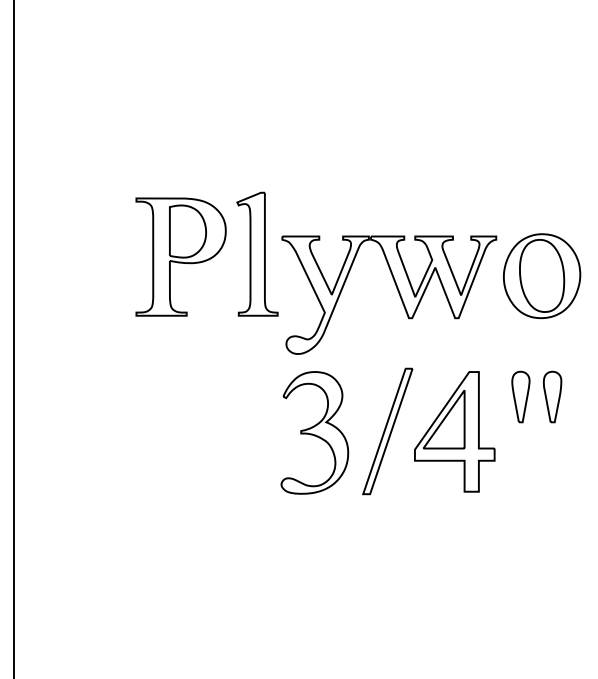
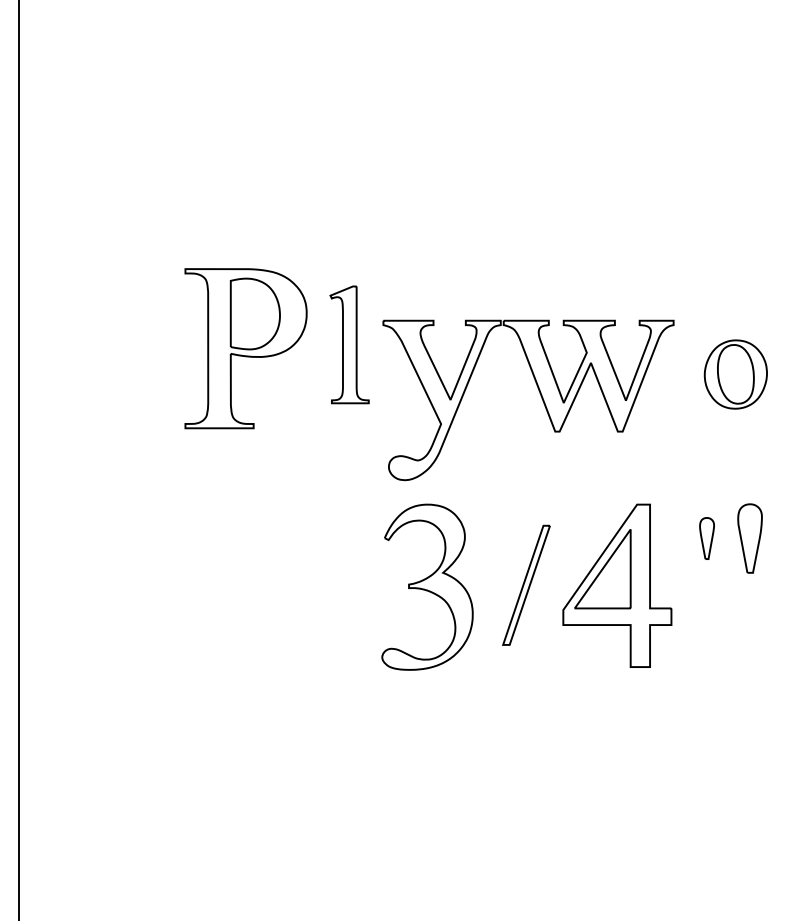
part: (257, 254) -> (349, 344), size x0.7
part: (541, 276) -> (735, 374), size x0.6
part: (520, 396) -> (706, 538), size x0.6
part: (387, 431) -> (526, 585), size x0.7

